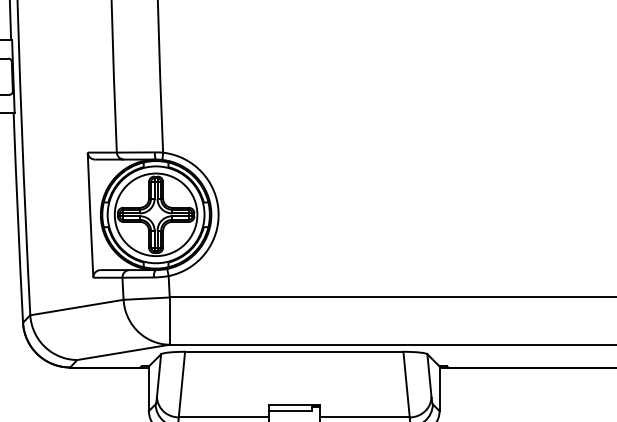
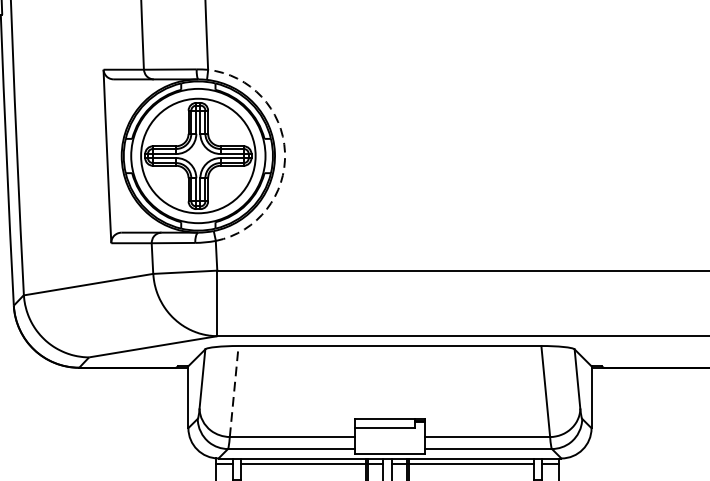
arc: (218, 212) -> (284, 152), solid -> dashed
line: (181, 384) -> (233, 391), solid -> dashed

